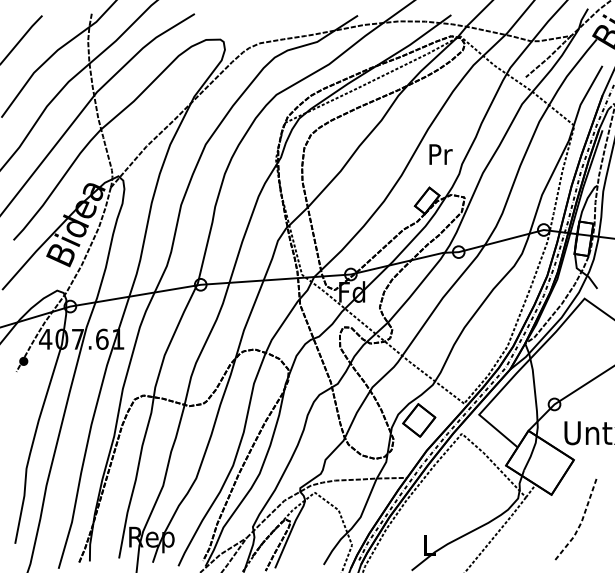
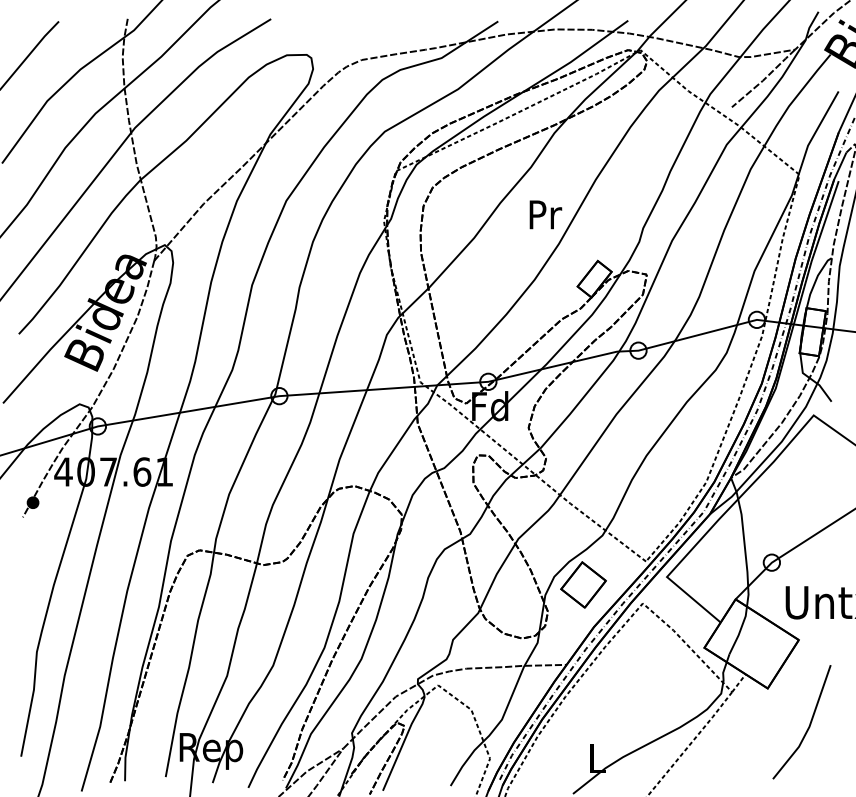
text: (440, 154) -> (545, 214), moved
line: (581, 522) -> (809, 726), dashed -> solid

